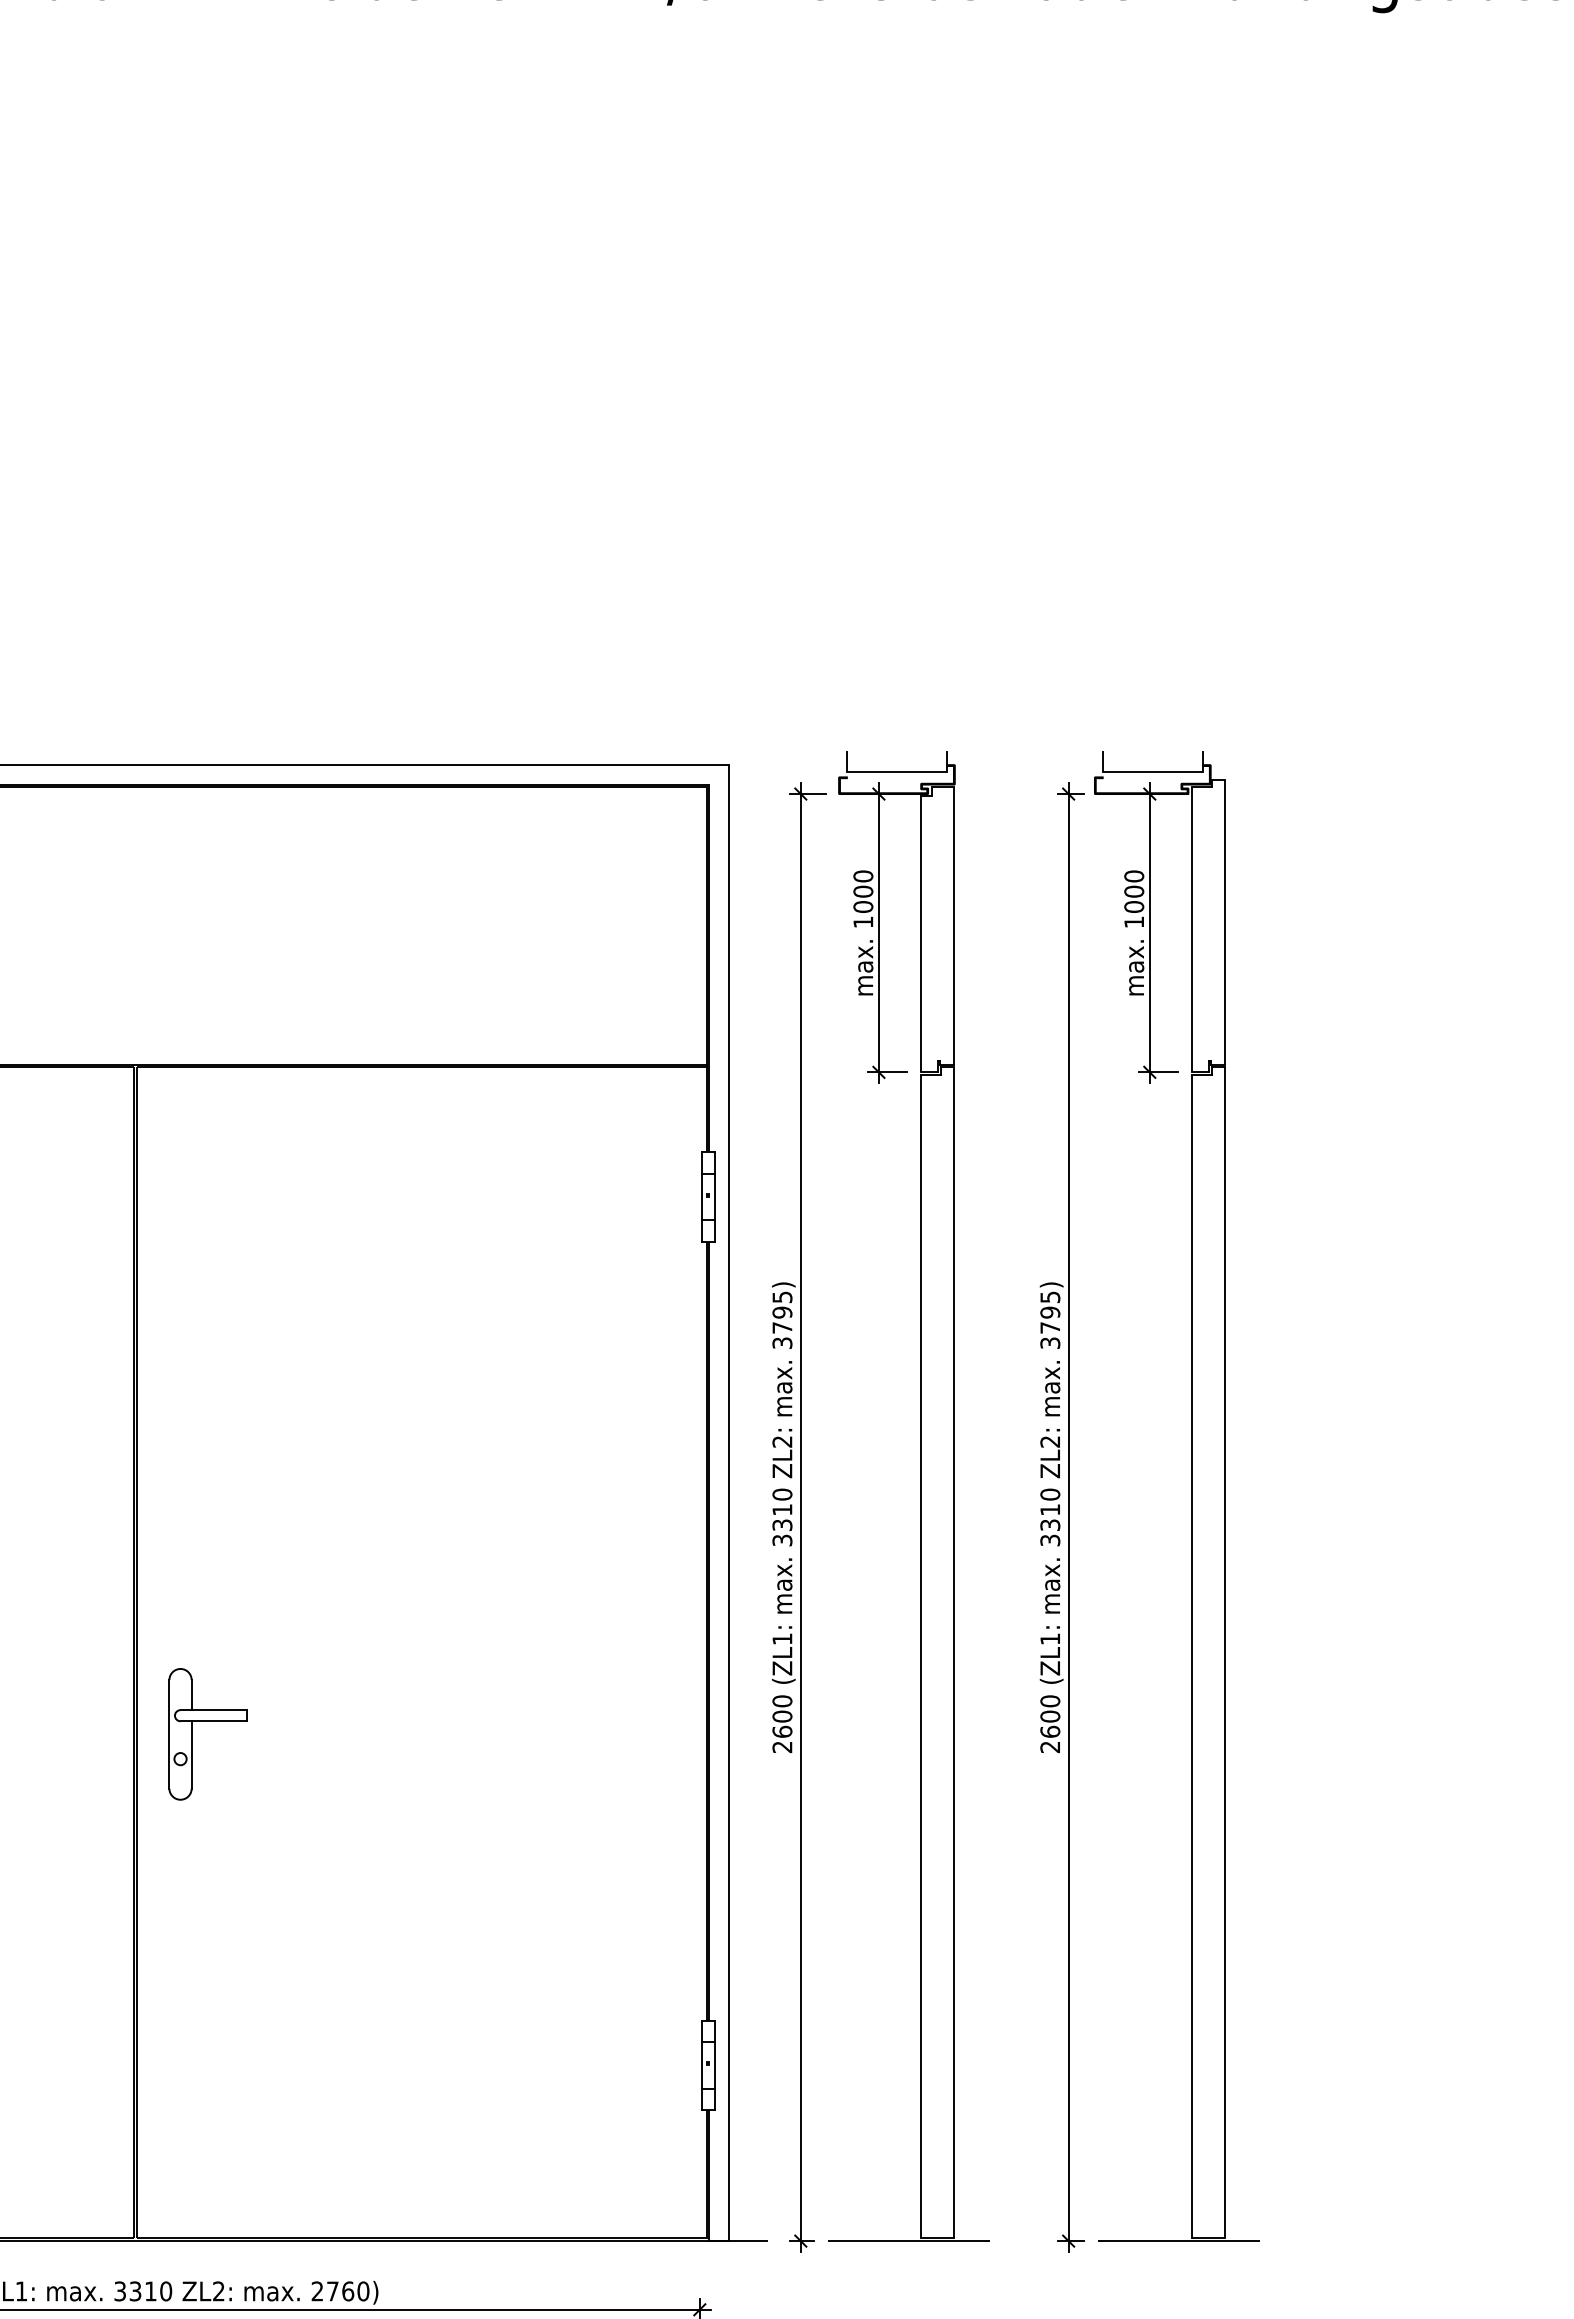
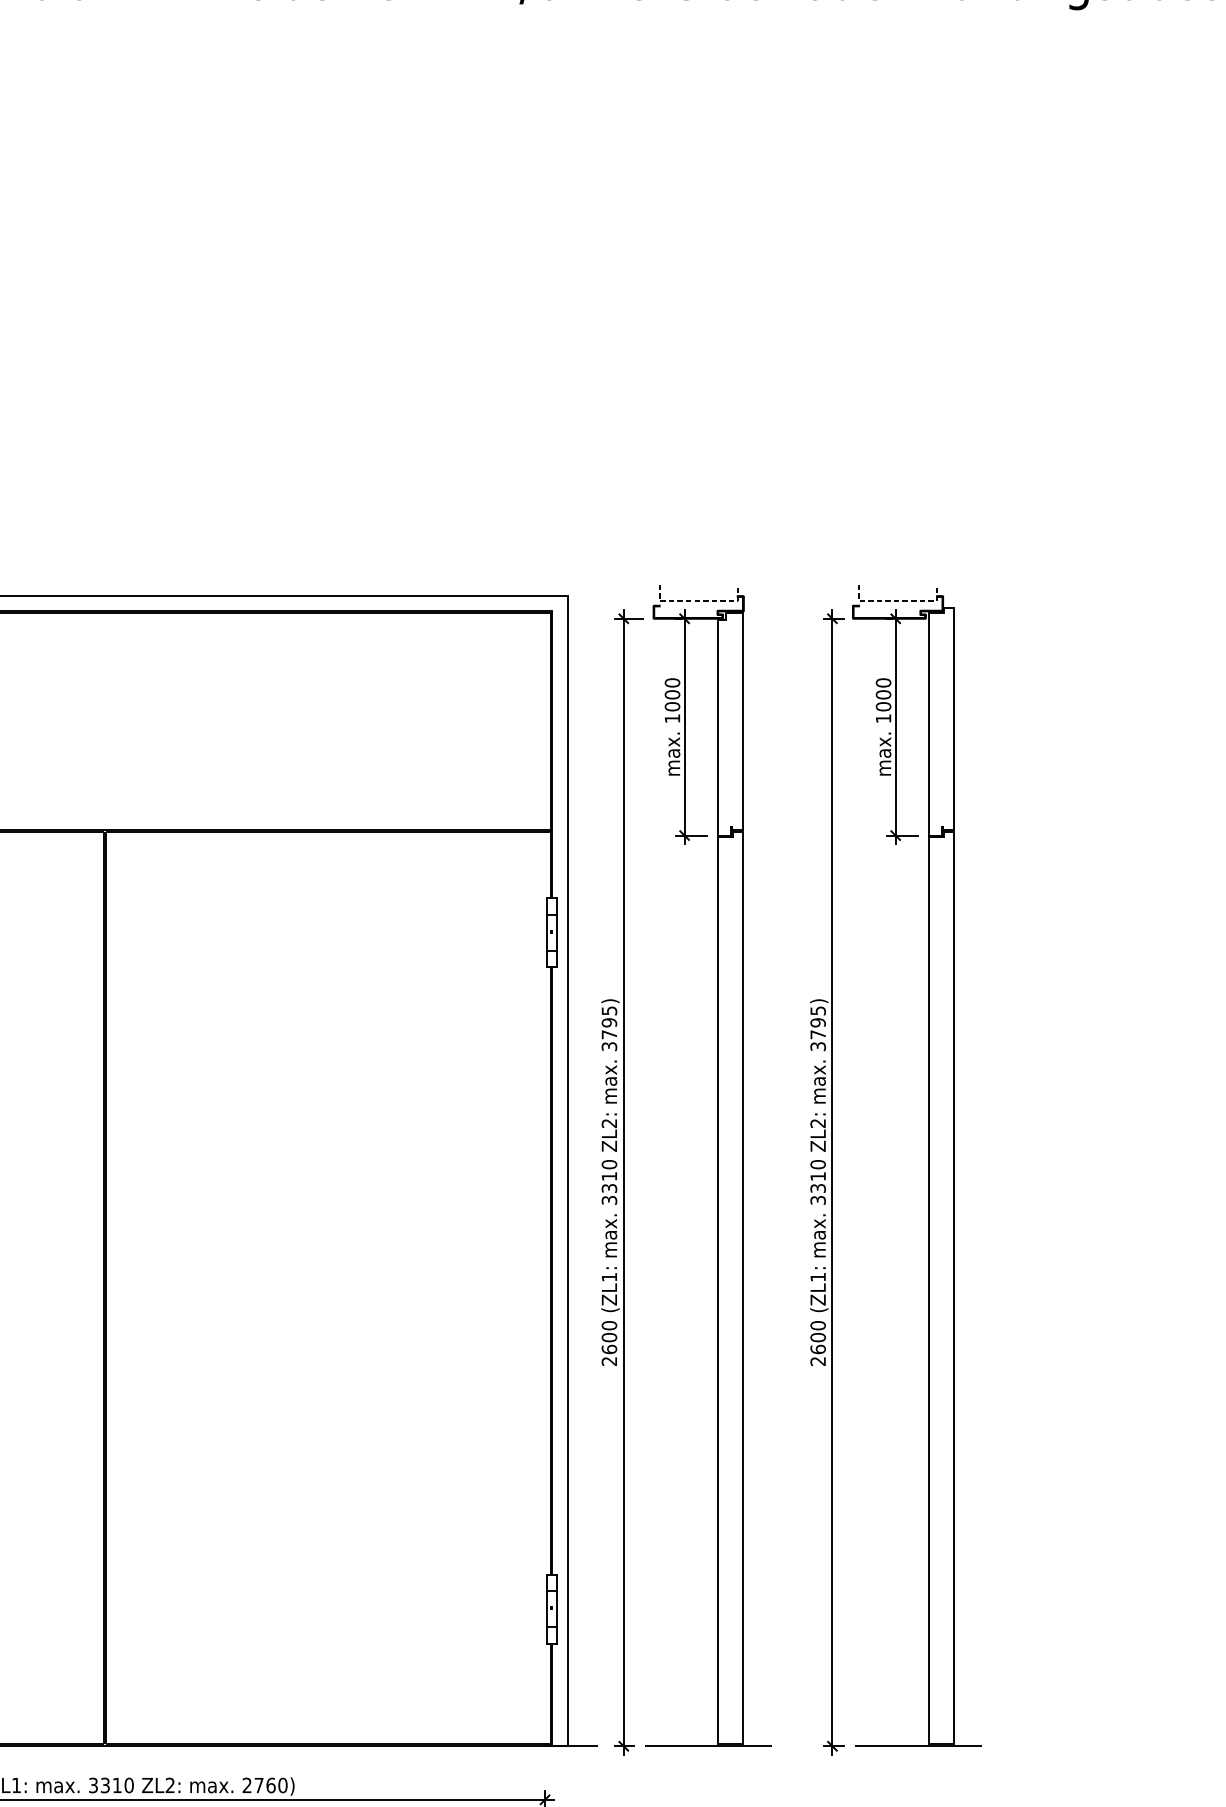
line: (897, 771) -> (699, 601), solid -> dashed
line: (1153, 771) -> (898, 601), solid -> dashed
part: (207, 1721) -> (161, 1341), removed

